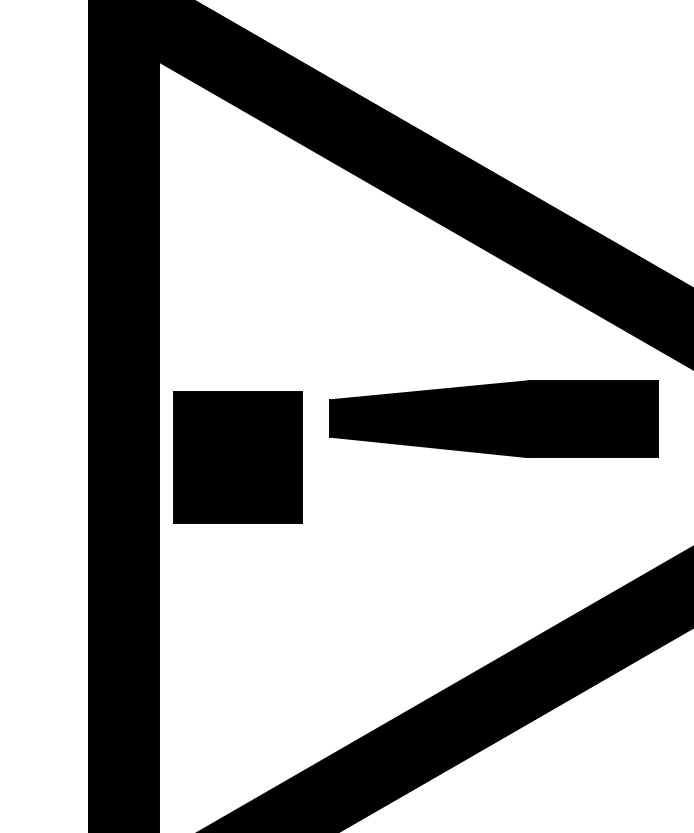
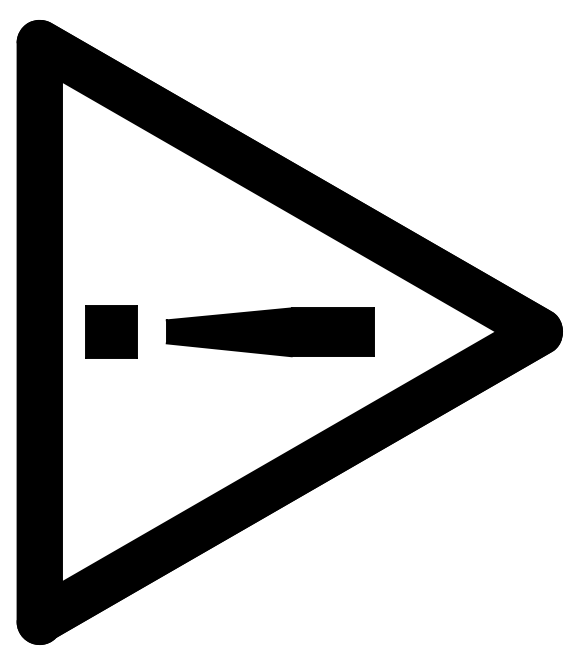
part: (492, 419) -> (269, 332), moved
part: (237, 457) -> (111, 331), size x0.62

